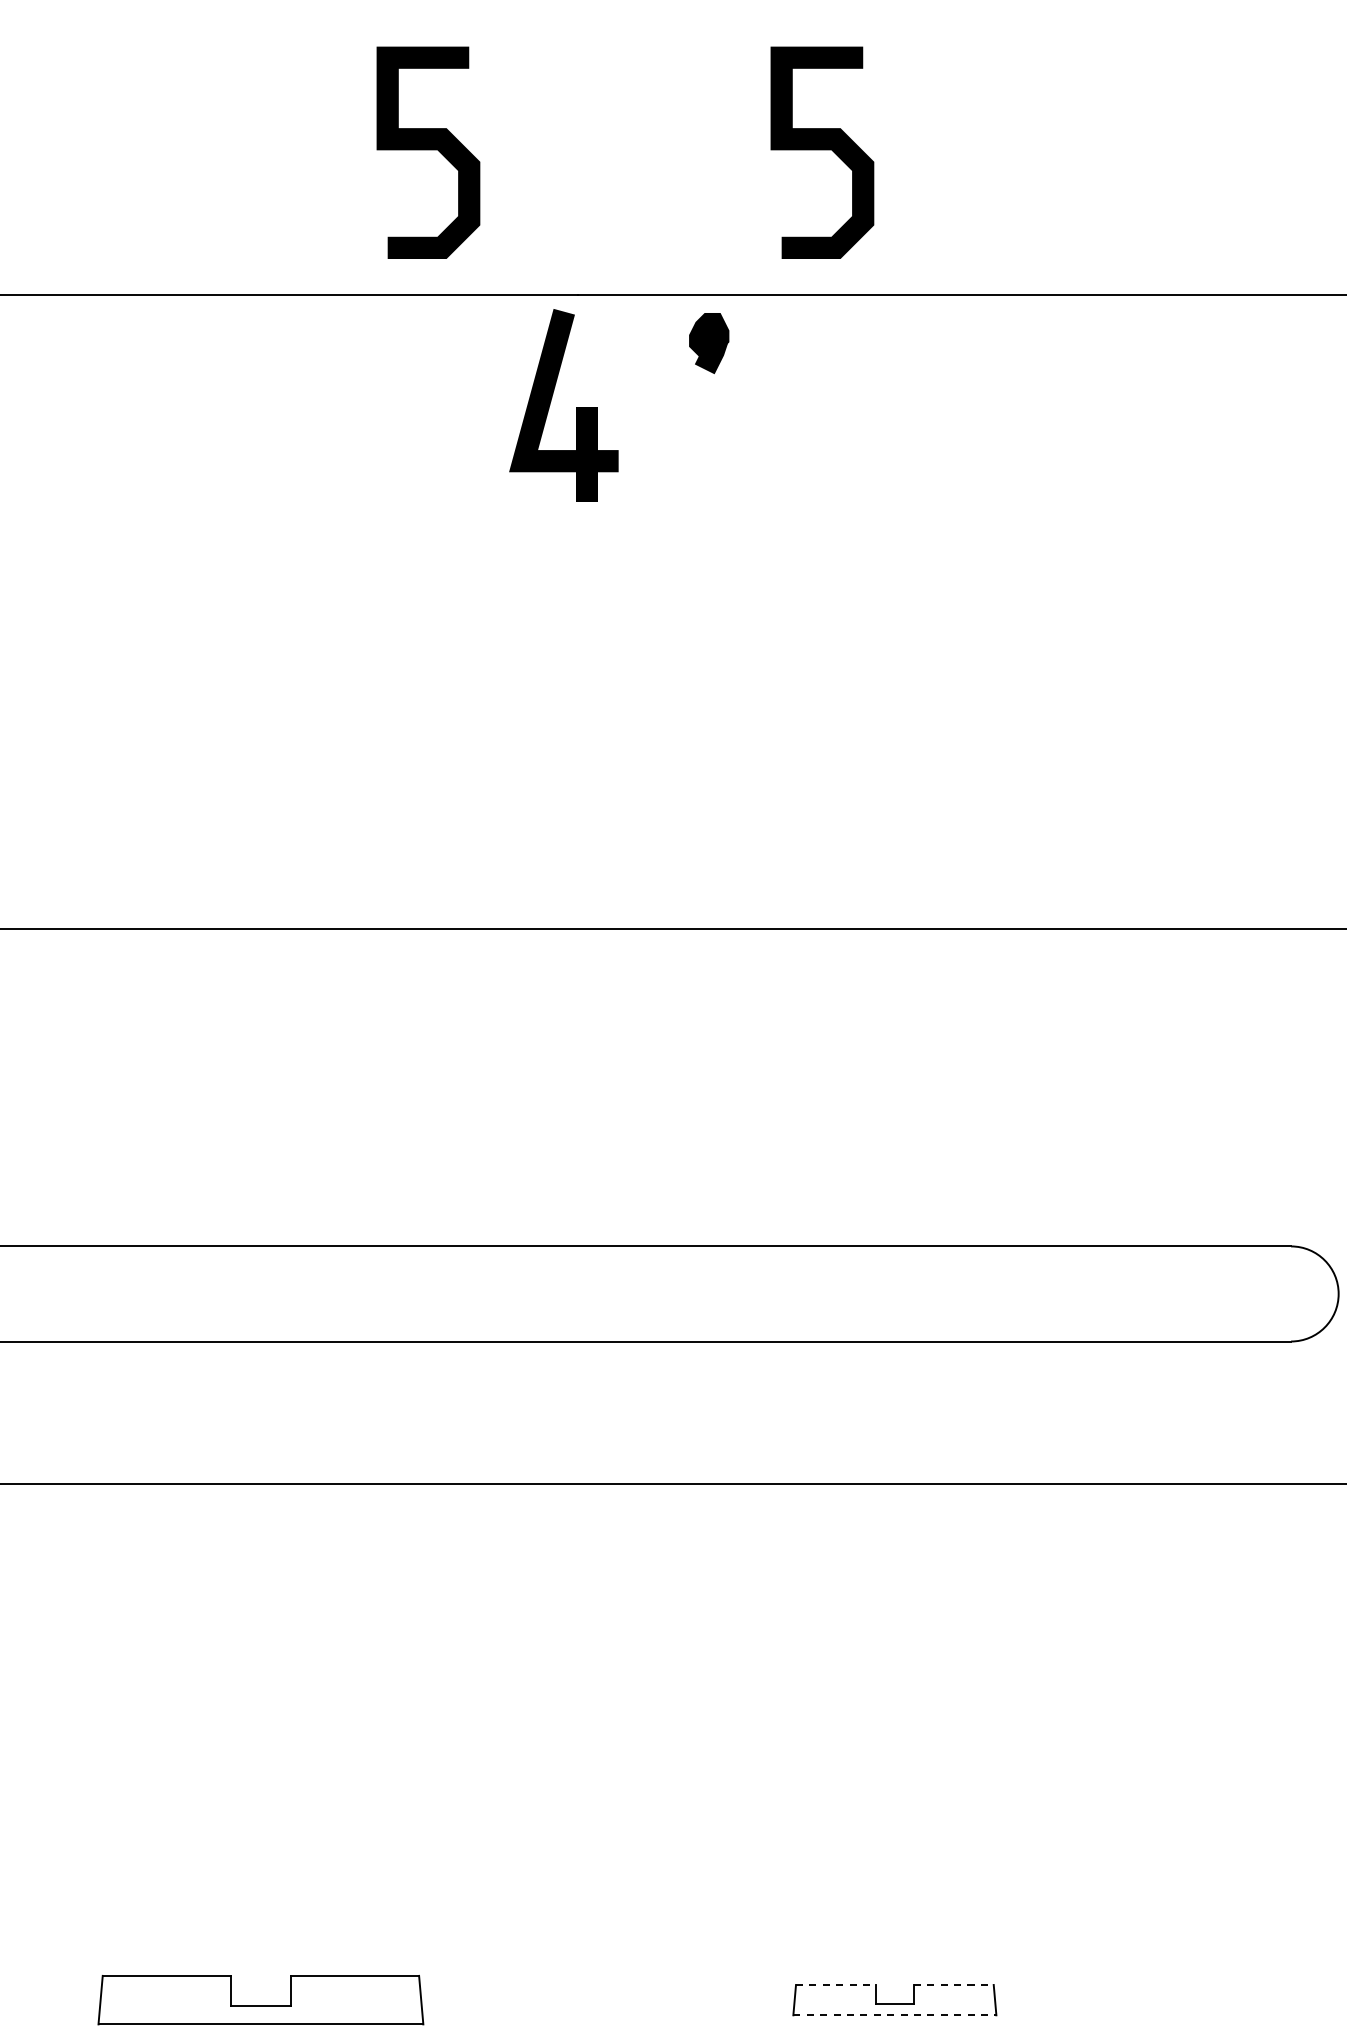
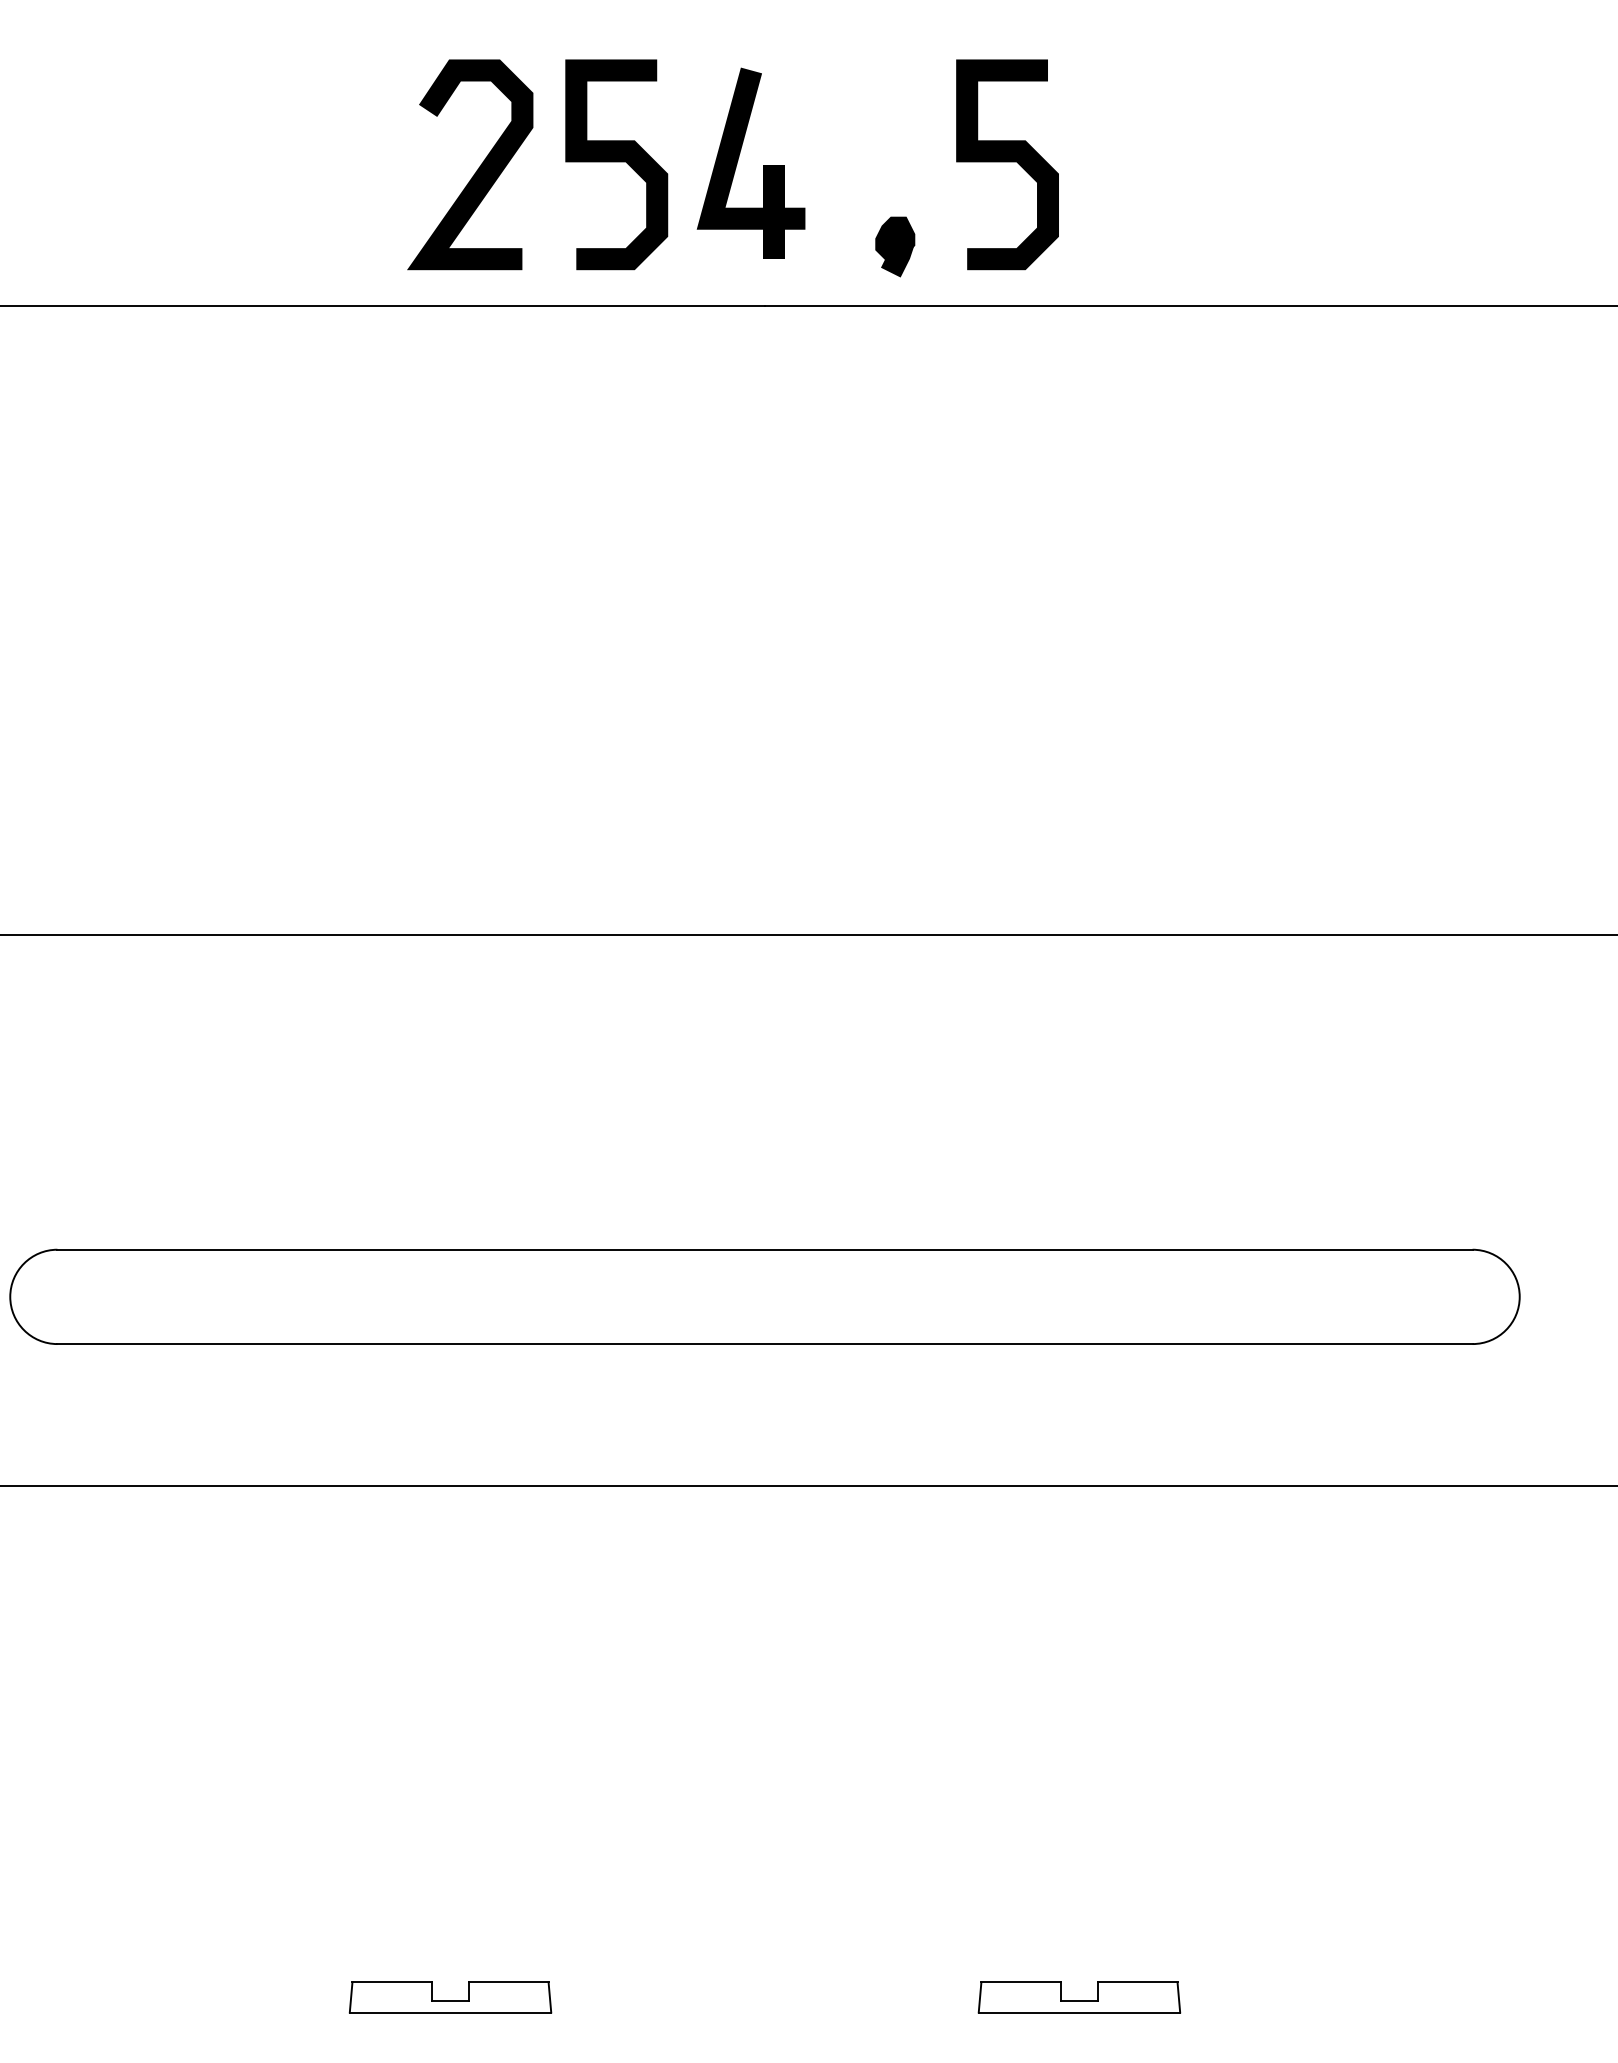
curve: (287, 158) -> (476, 170), added
part: (709, 343) -> (895, 246), moved
part: (552, 399) -> (739, 157), moved
line: (835, 1985) -> (1020, 1982), dashed -> solid
line: (953, 1985) -> (1137, 1982), dashed -> solid
part: (260, 2000) -> (450, 1997), size x0.62
line: (894, 2015) -> (1079, 2012), dashed -> solid

